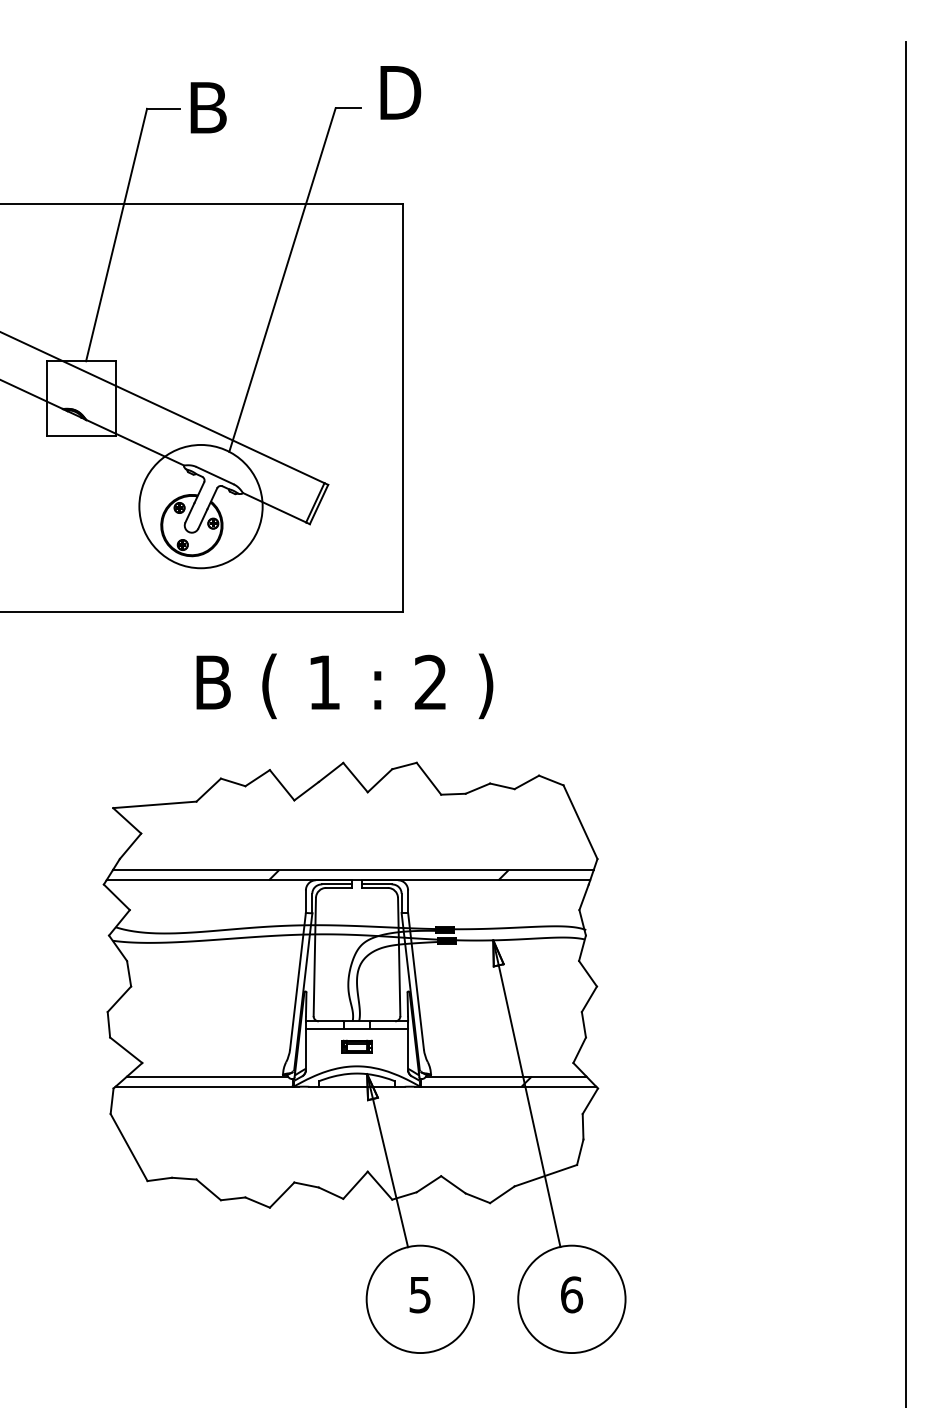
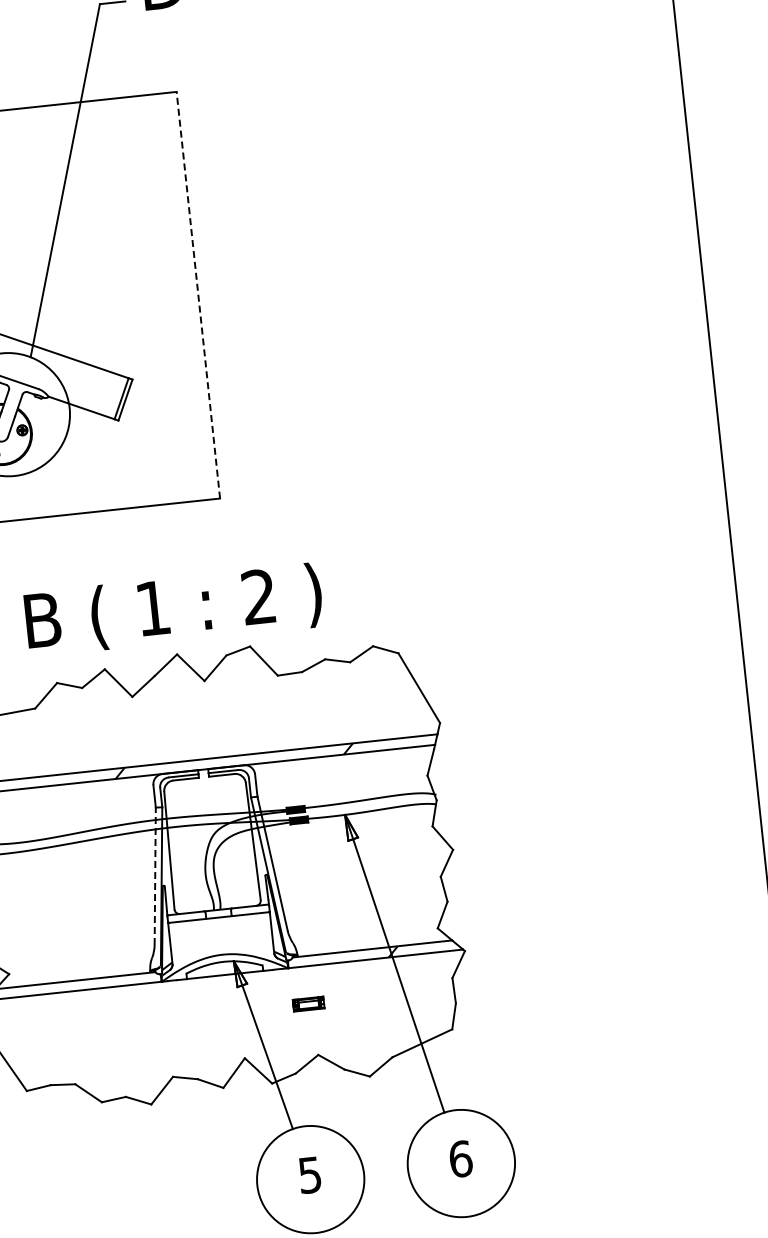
line: (402, 407) -> (198, 294), solid -> dashed
text: (344, 686) -> (173, 610), moved
line: (298, 981) -> (155, 876), solid -> dashed
part: (356, 1046) -> (308, 1004), moved

